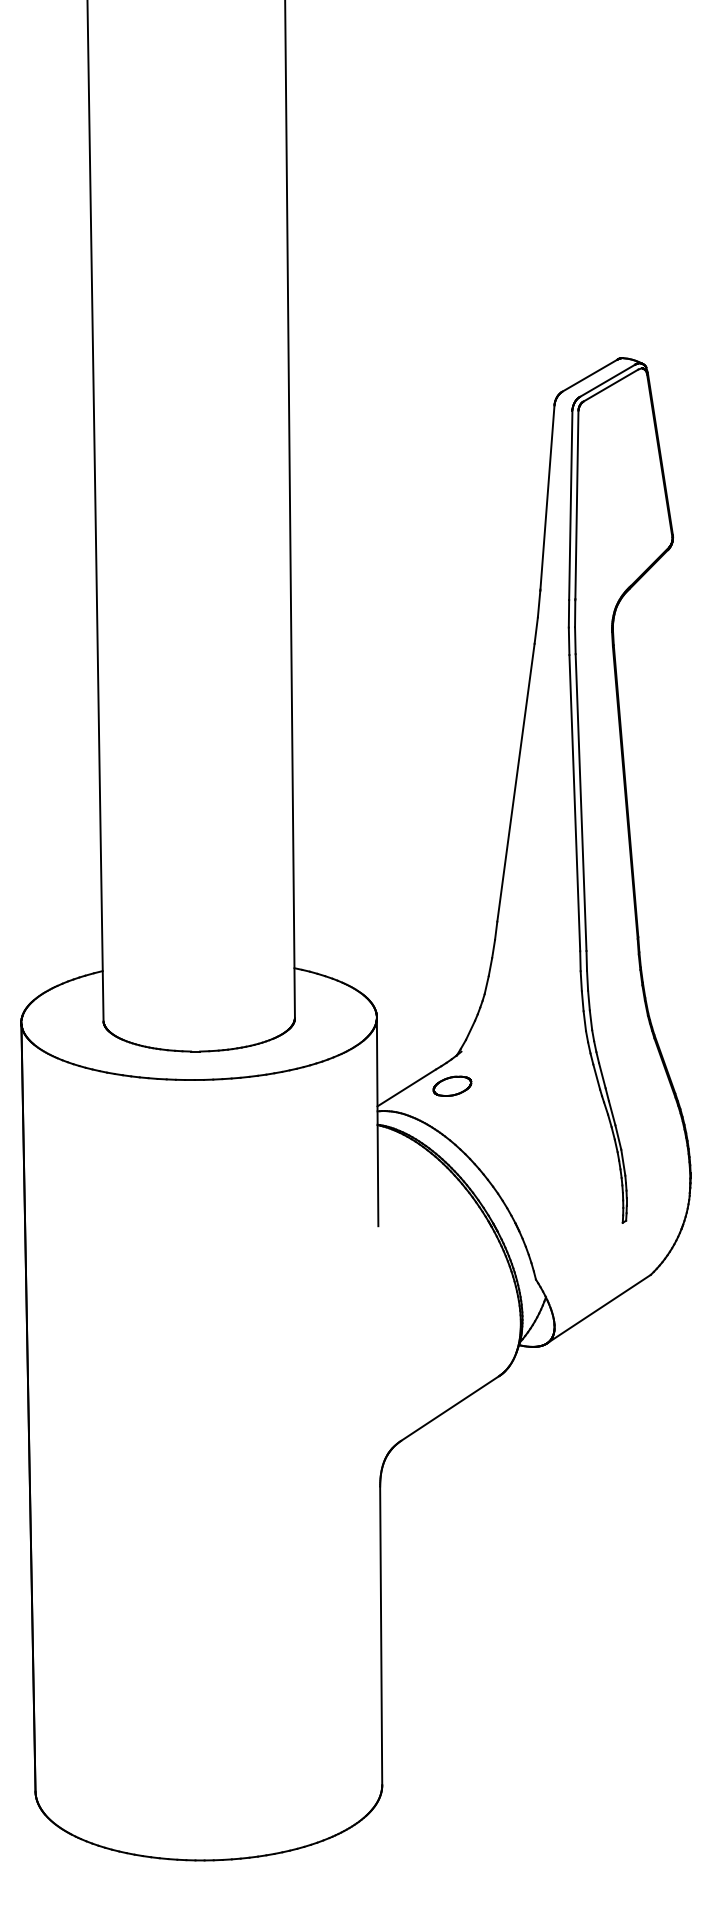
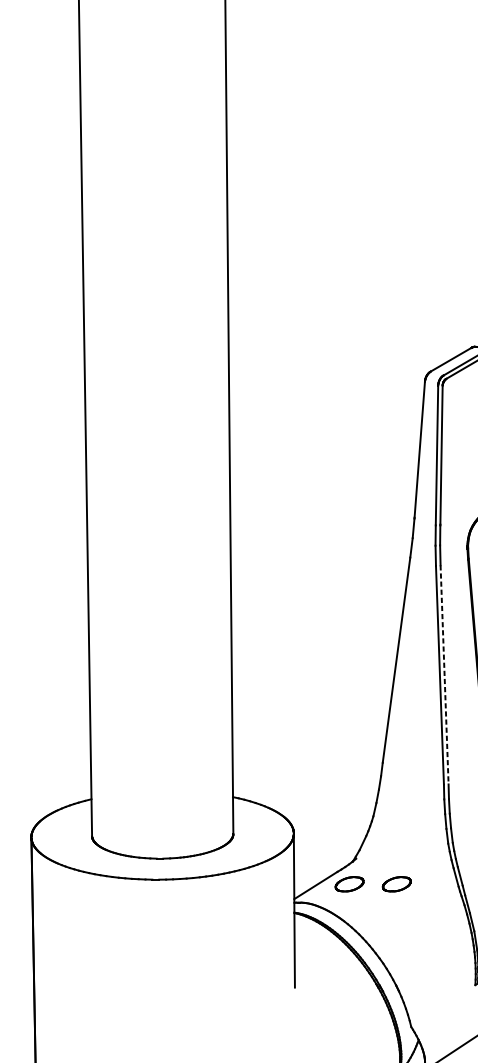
line: (581, 802) -> (444, 674), solid -> dashed
part: (516, 1085) -> (396, 883), added

